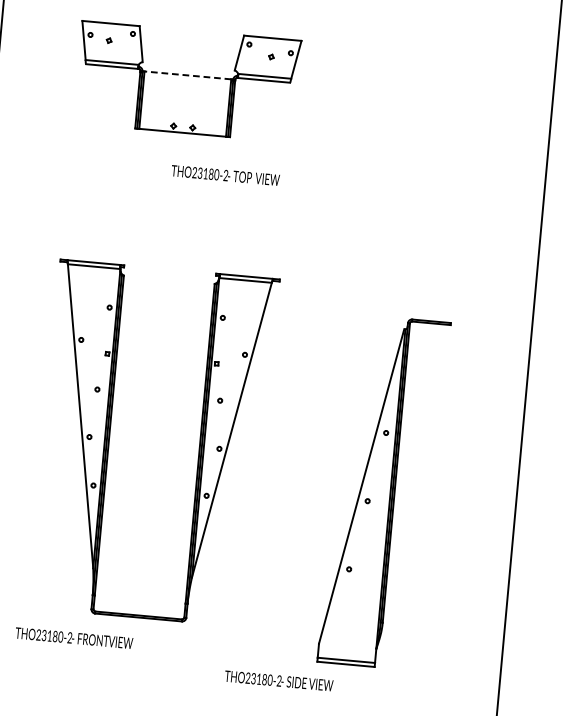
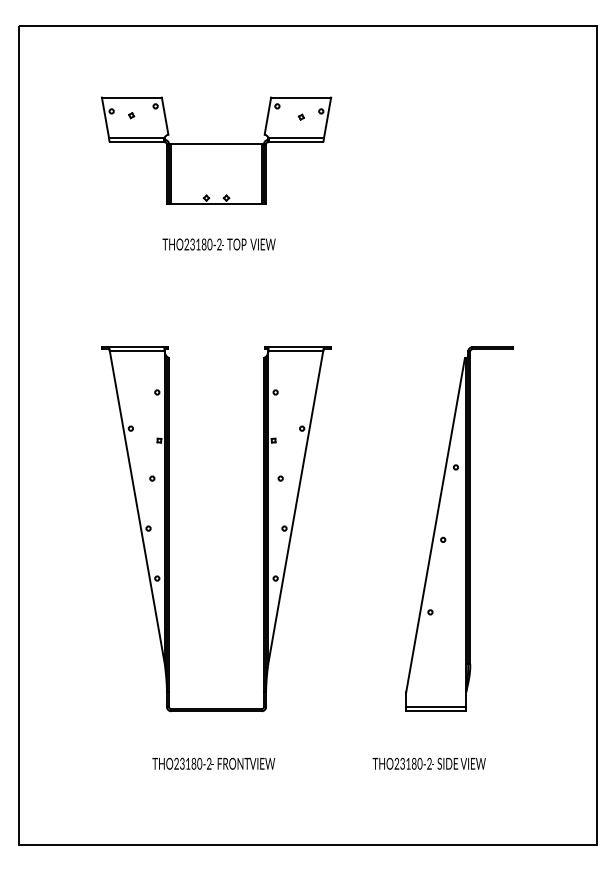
line: (187, 75) -> (216, 144), dashed -> solid
text: (225, 175) -> (218, 244), moved
part: (384, 491) -> (459, 528), moved
text: (74, 637) -> (213, 763), moved
text: (278, 680) -> (428, 763), moved

